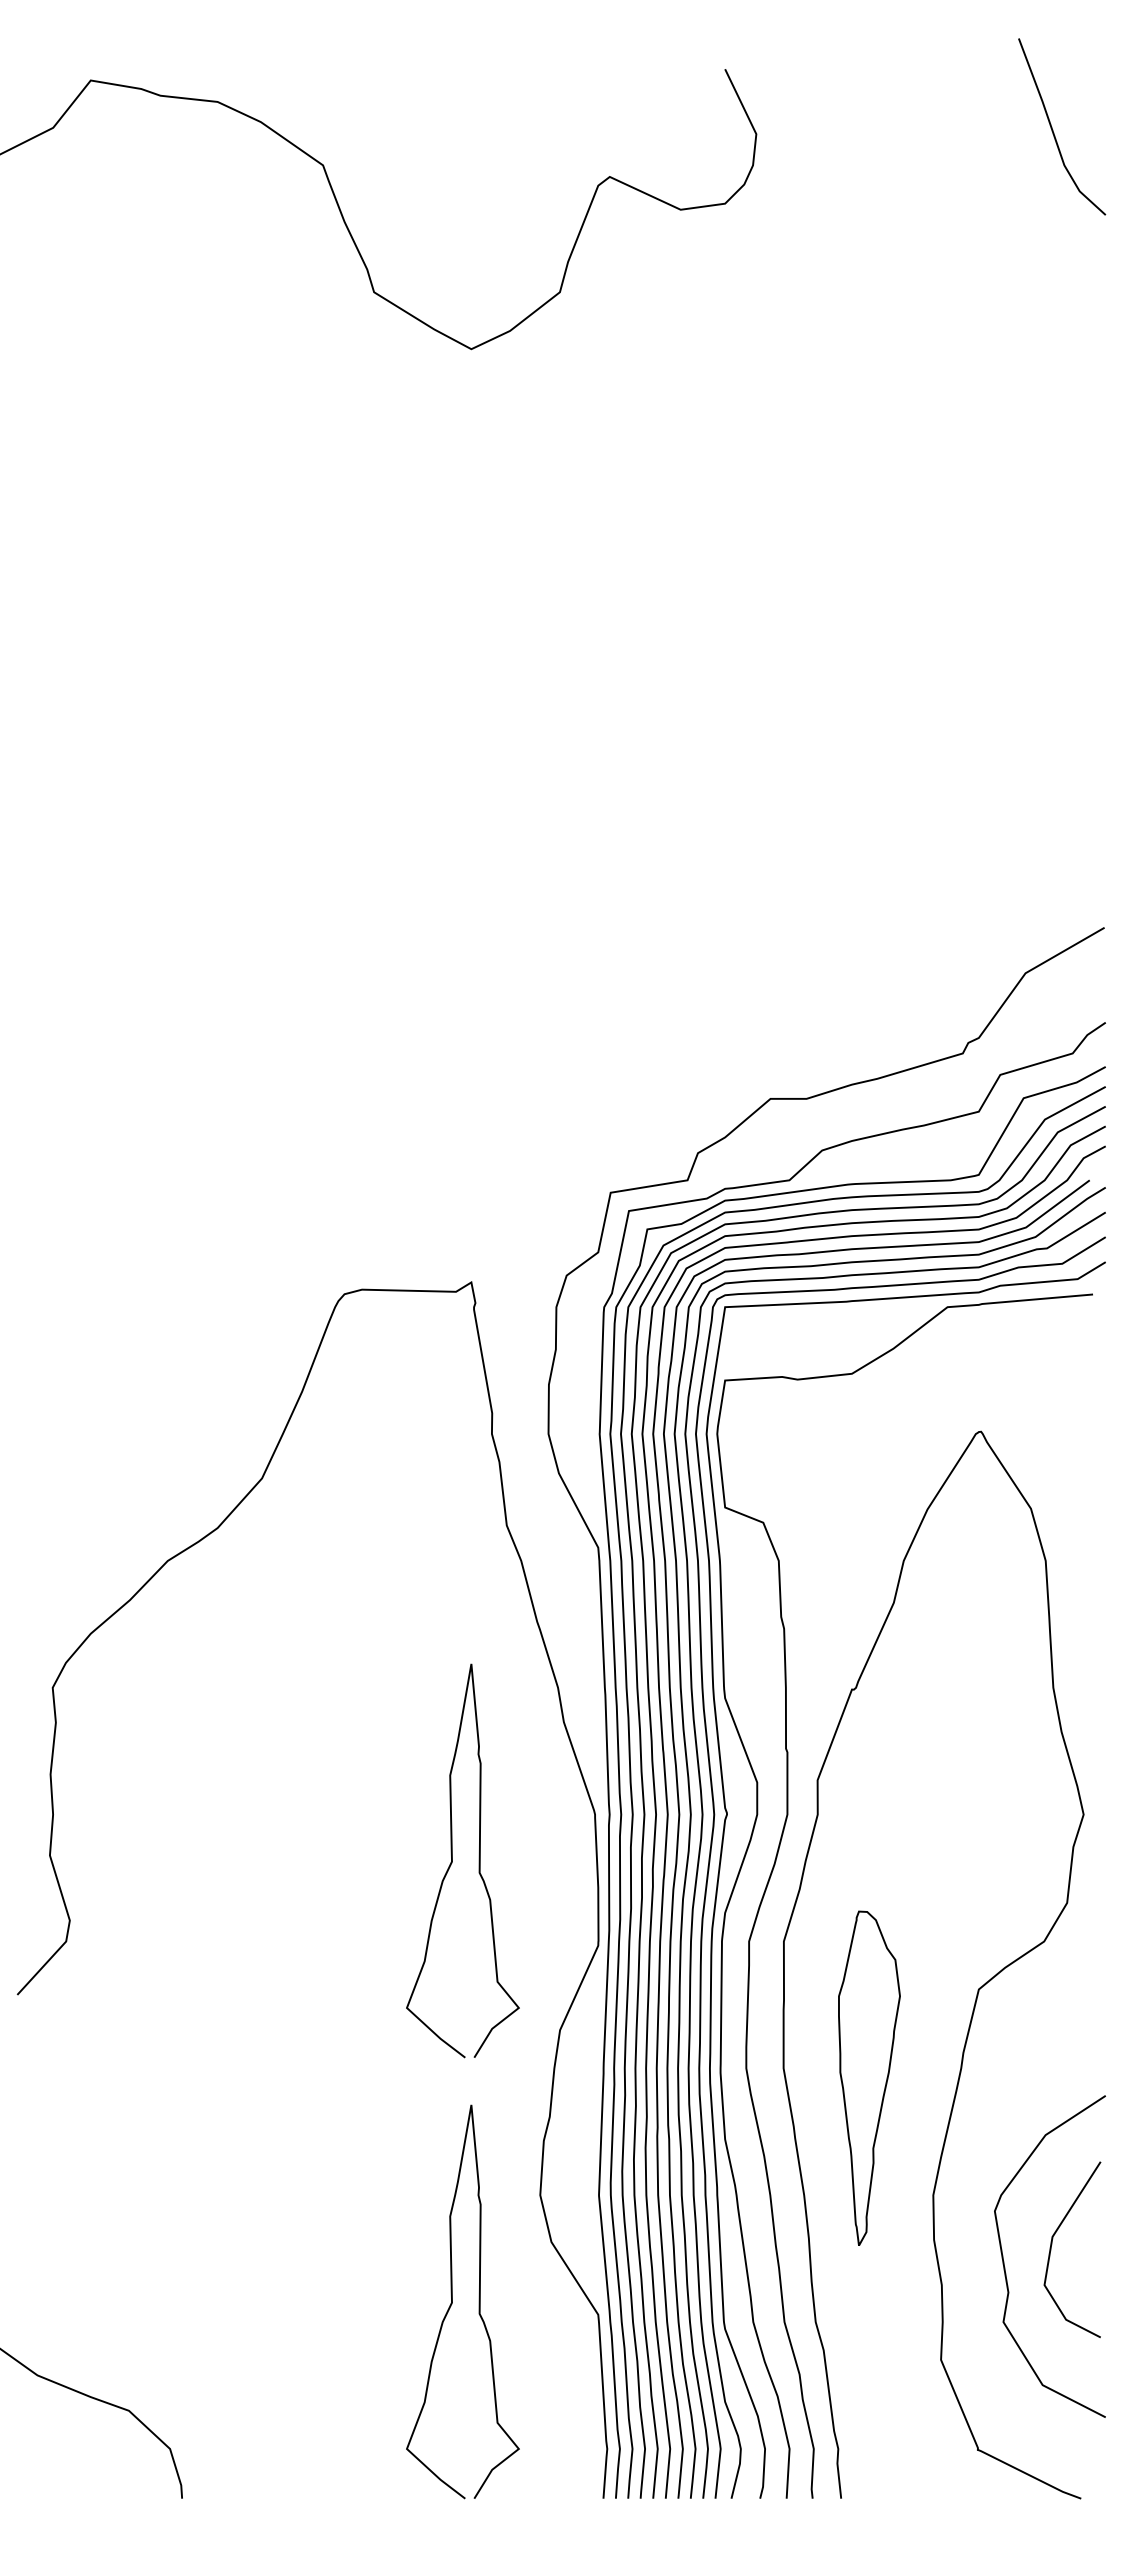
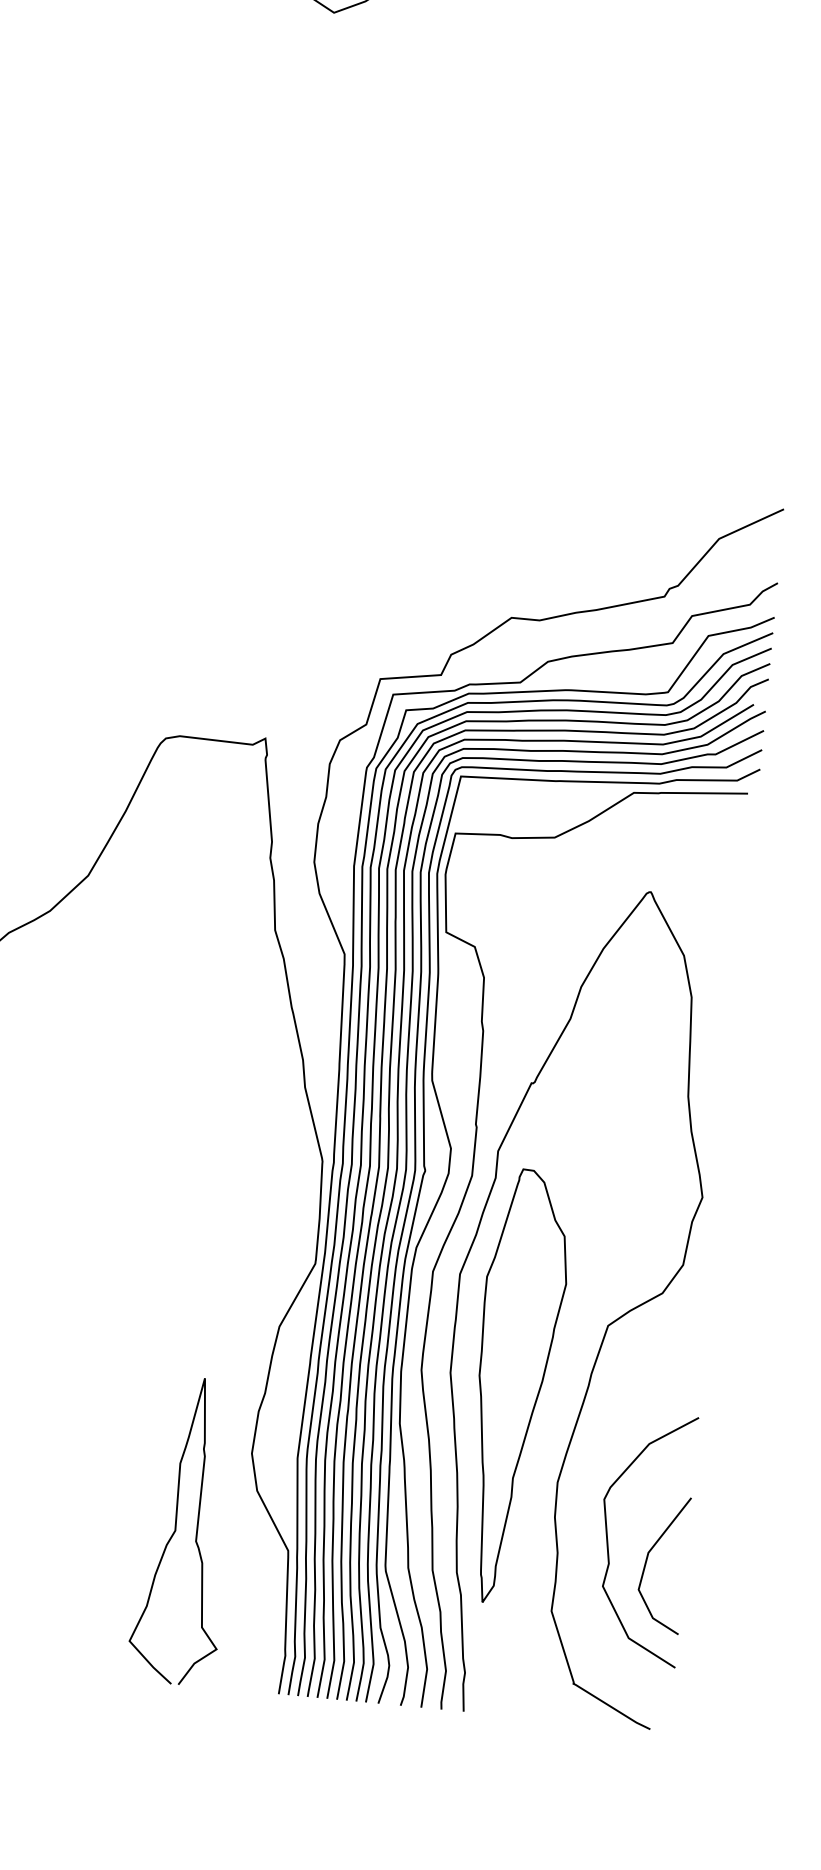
curve: (452, 1860) -> (208, 1186), removed
part: (869, 2078) -> (516, 1386), size x1.67
line: (1052, 2244) -> (647, 1558), moved

